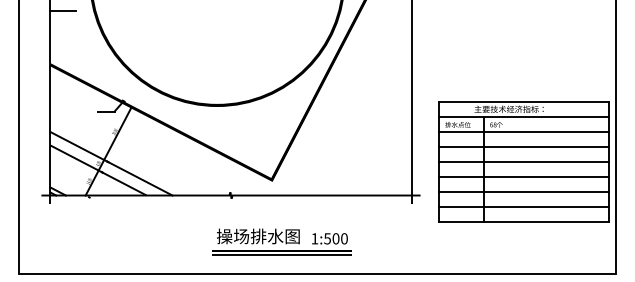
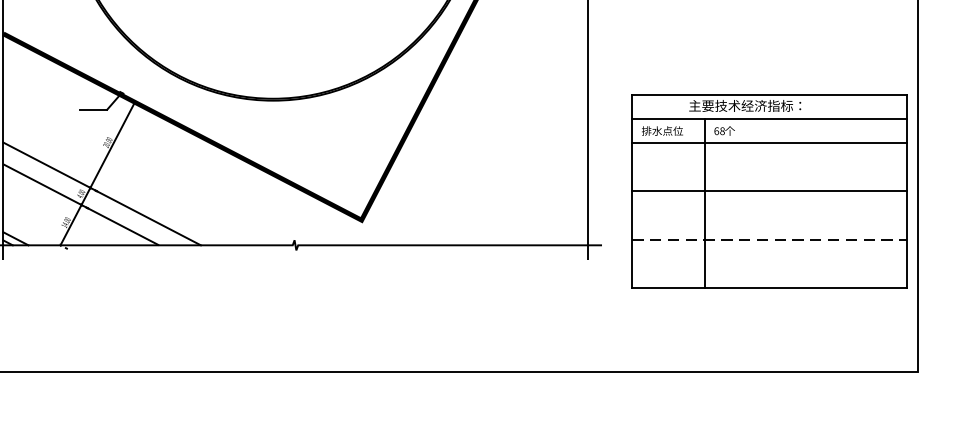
line: (524, 147) -> (770, 167), removed
line: (524, 177) -> (770, 216), removed
line: (524, 191) -> (770, 238), solid -> dashed
line: (524, 206) -> (770, 263), removed
part: (281, 241) -> (377, 319), removed

